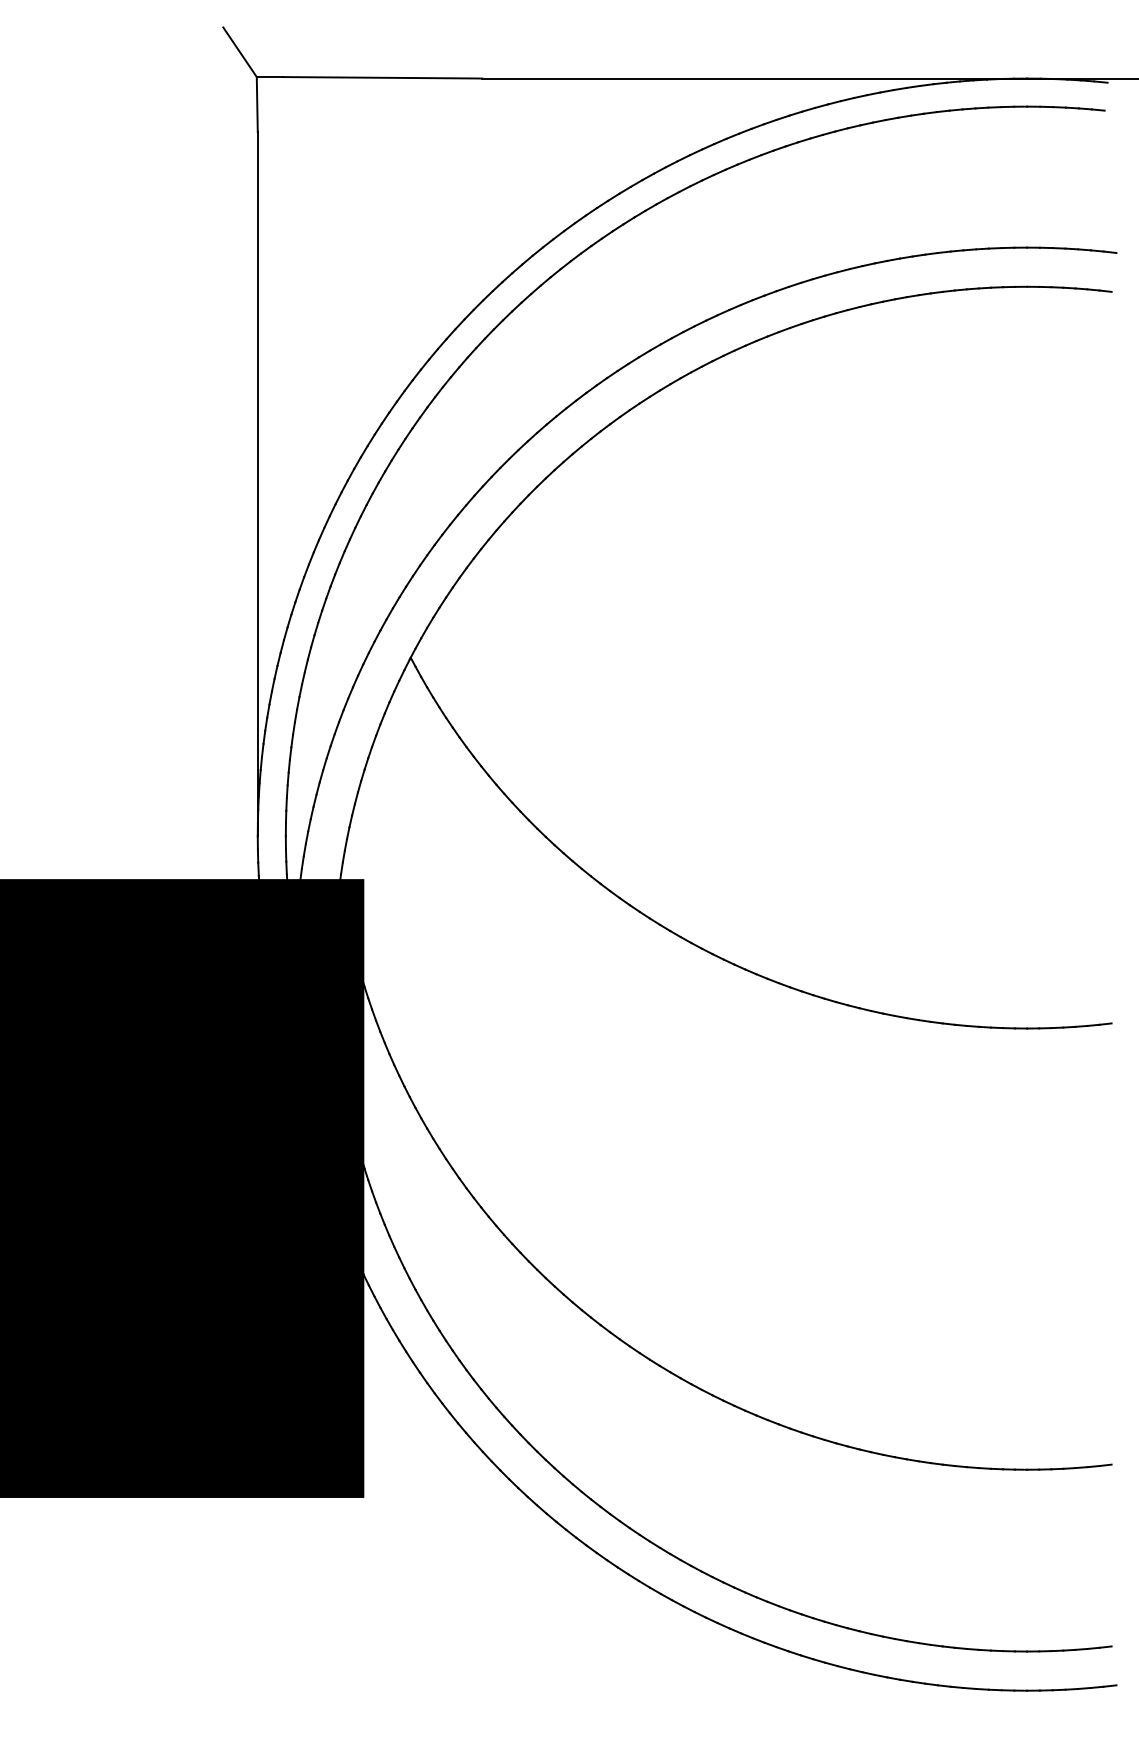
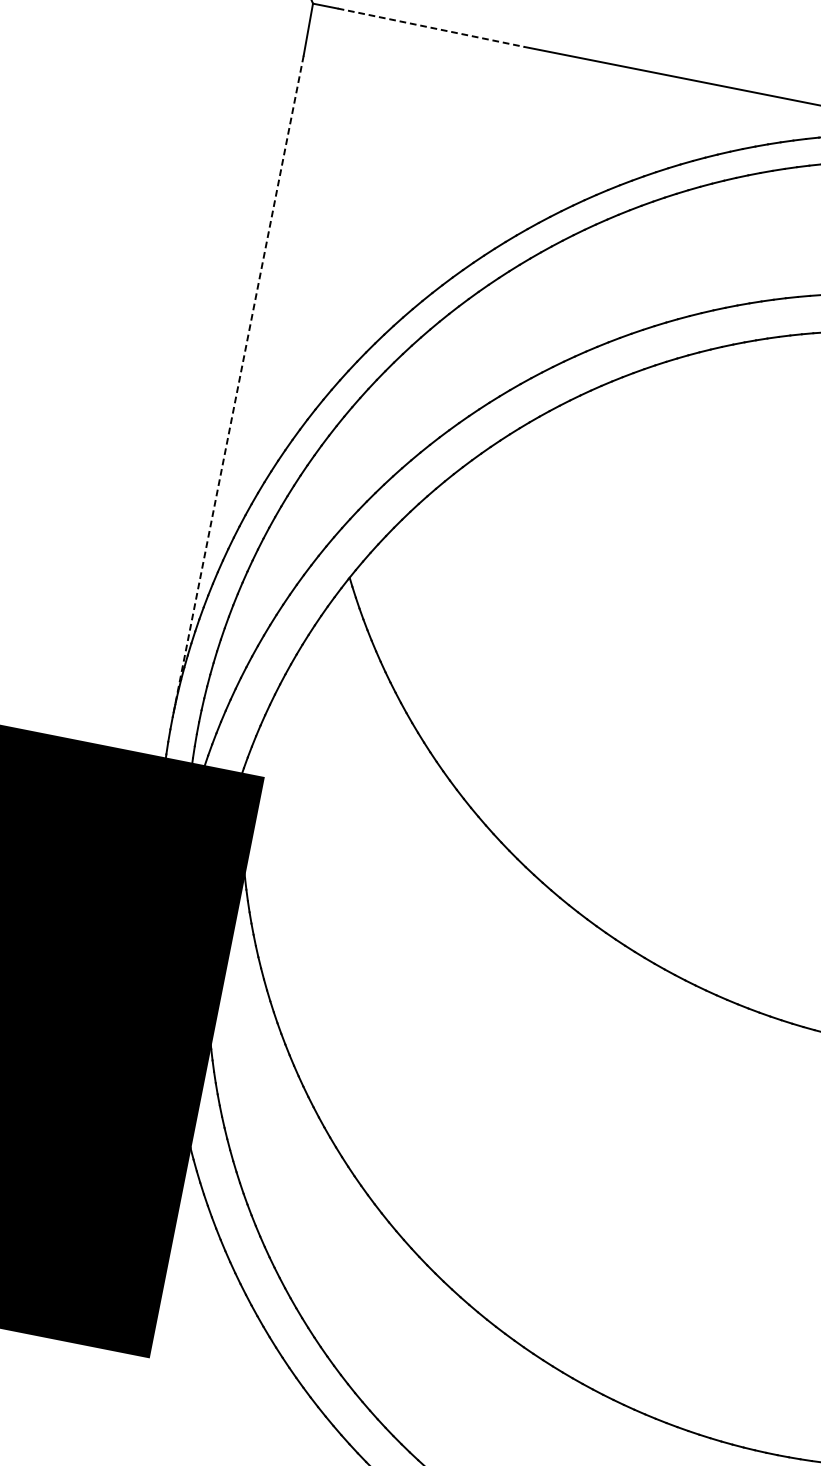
line: (382, 77) -> (431, 27), solid -> dashed
line: (257, 484) -> (237, 386), solid -> dashed

